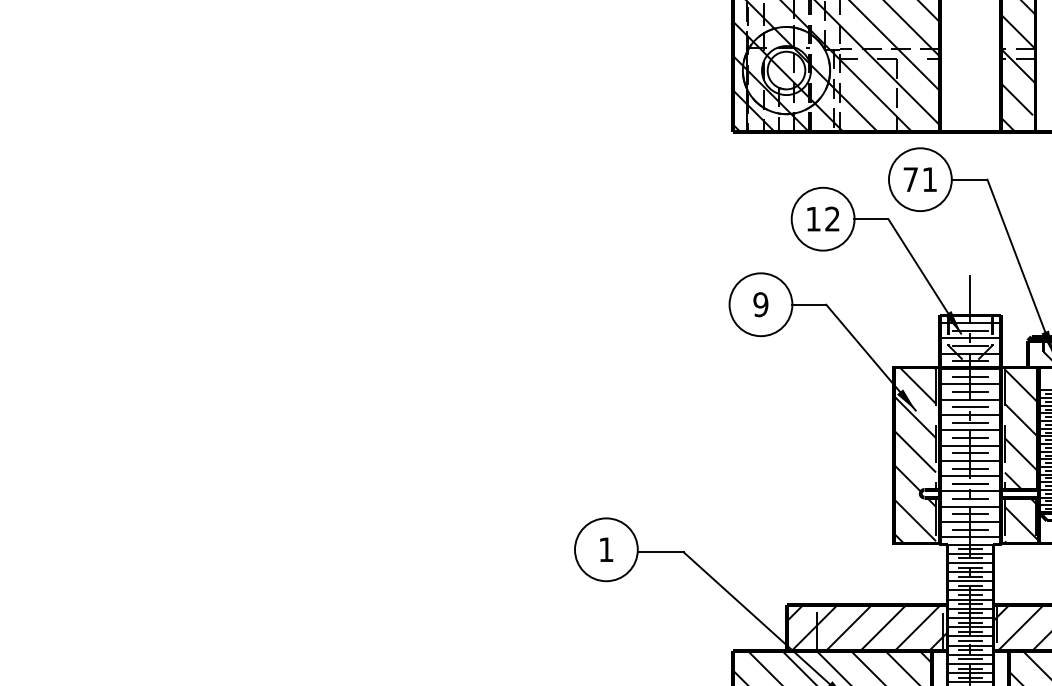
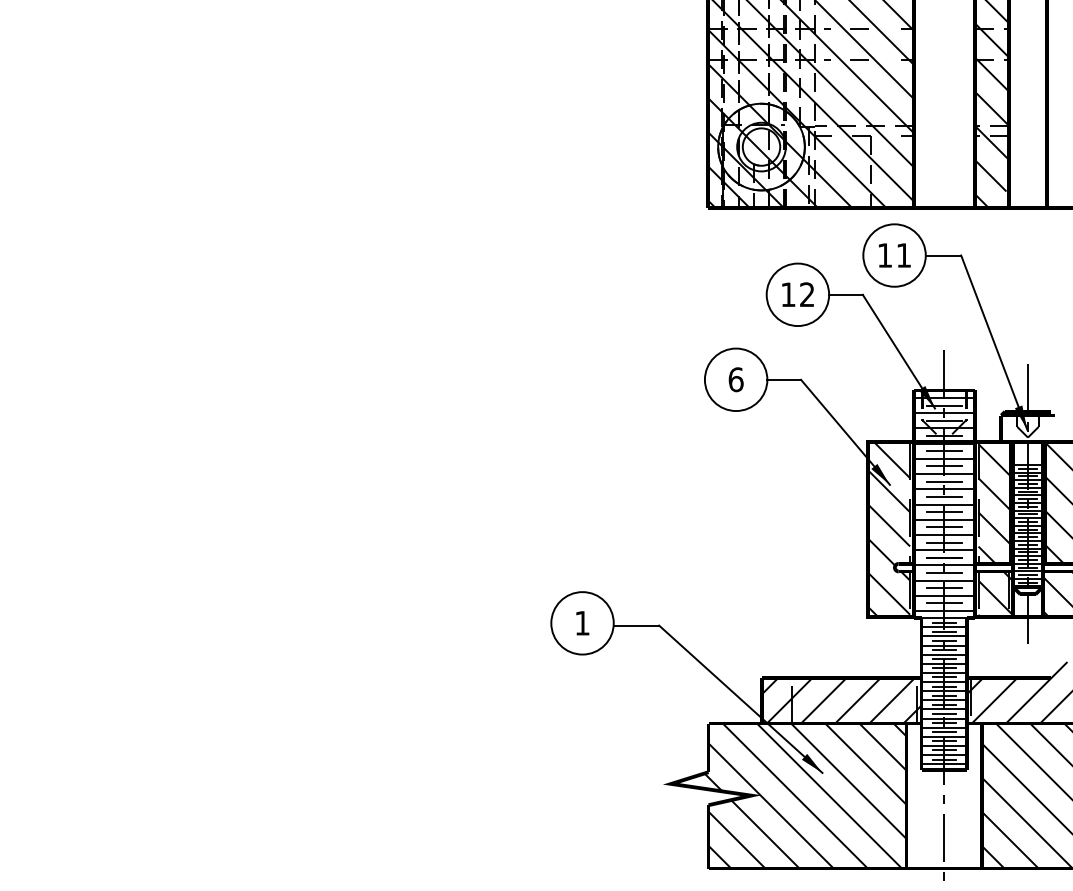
text: (910, 179) -> (884, 255), 71 -> 11
text: (760, 304) -> (735, 379), 9 -> 6

